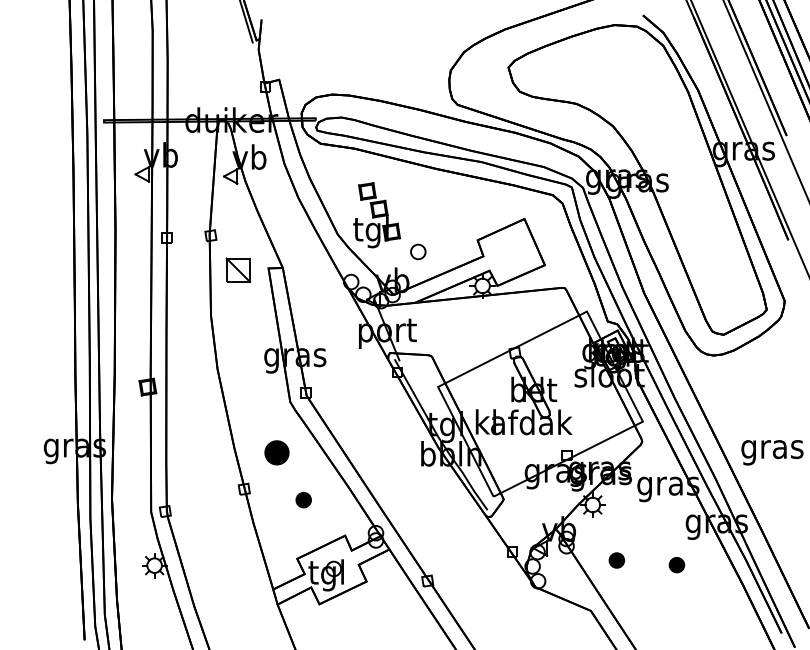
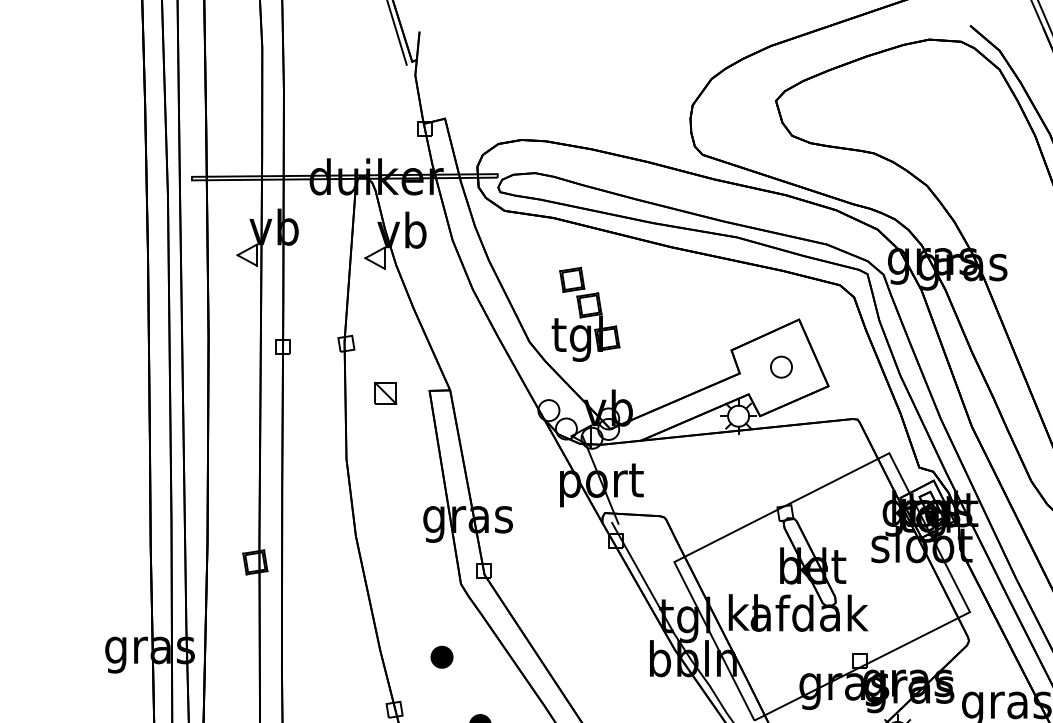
part: (418, 251) -> (781, 366), moved
part: (237, 269) -> (384, 392), size x0.62
part: (277, 452) -> (442, 656), size x0.62

